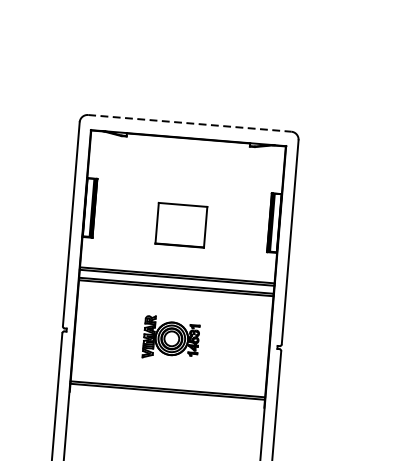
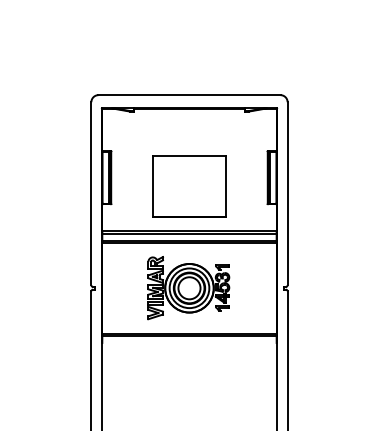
line: (189, 123) -> (189, 95), dashed -> solid
part: (181, 225) -> (189, 186), size x1.67
part: (170, 338) -> (188, 288), size x1.67

